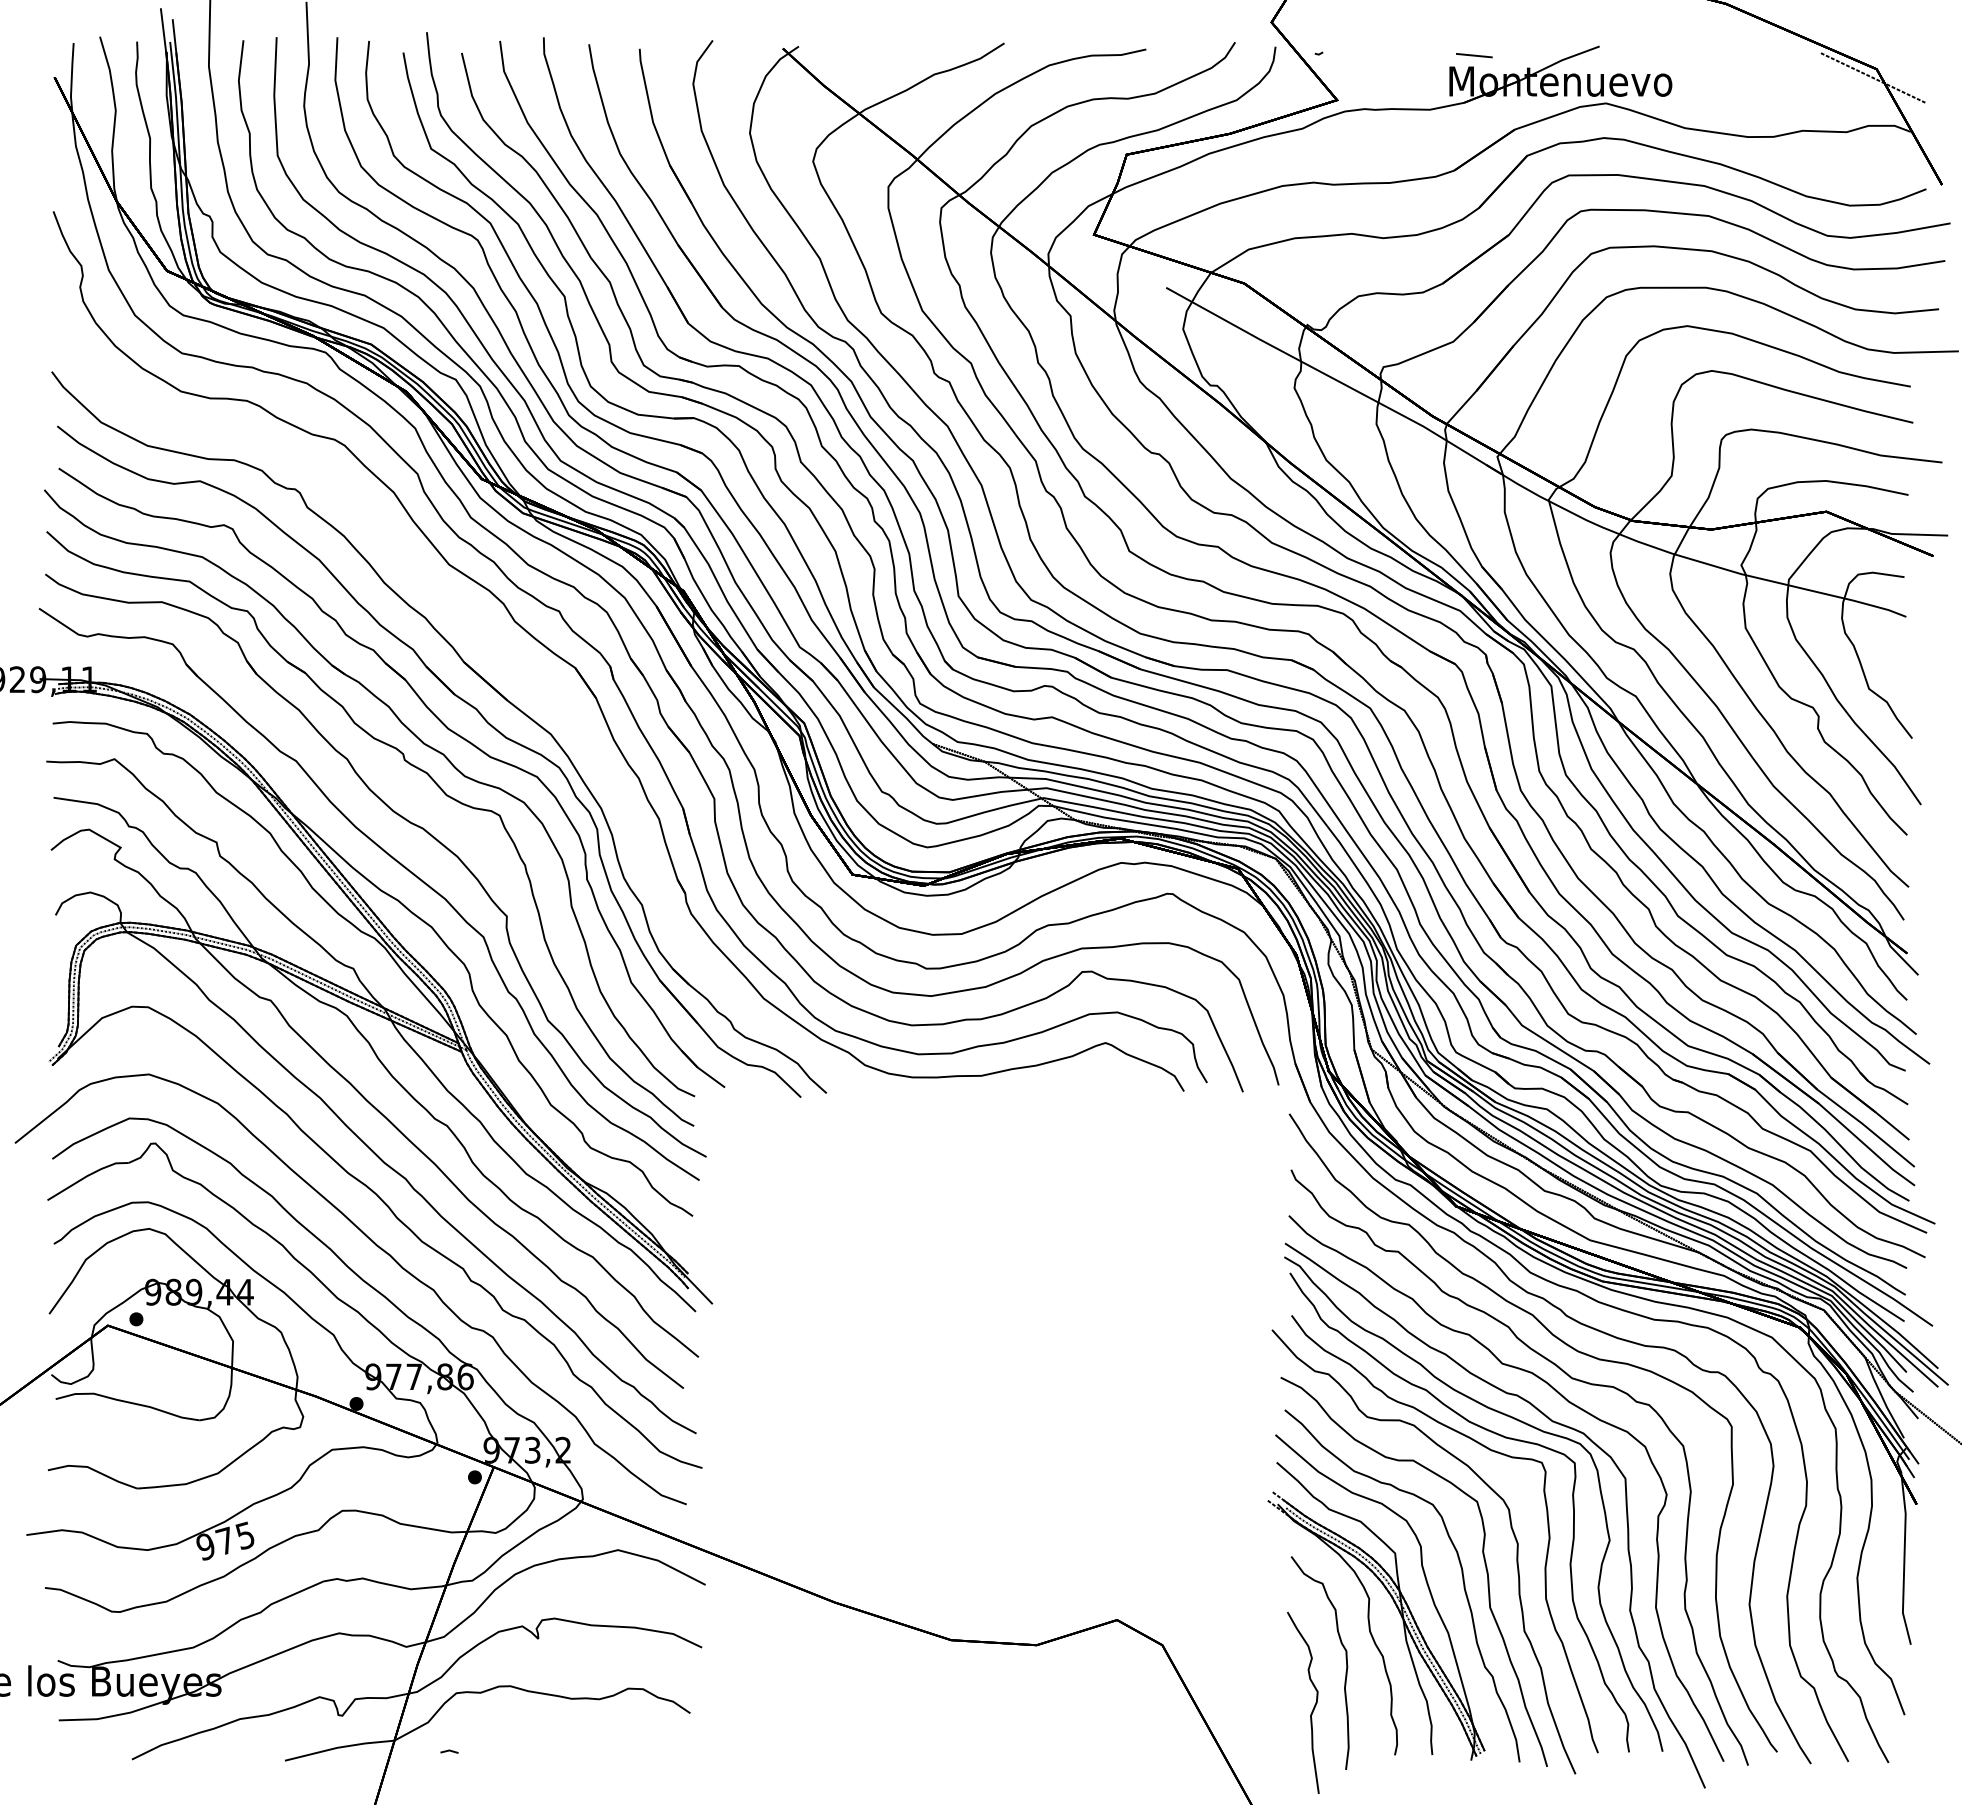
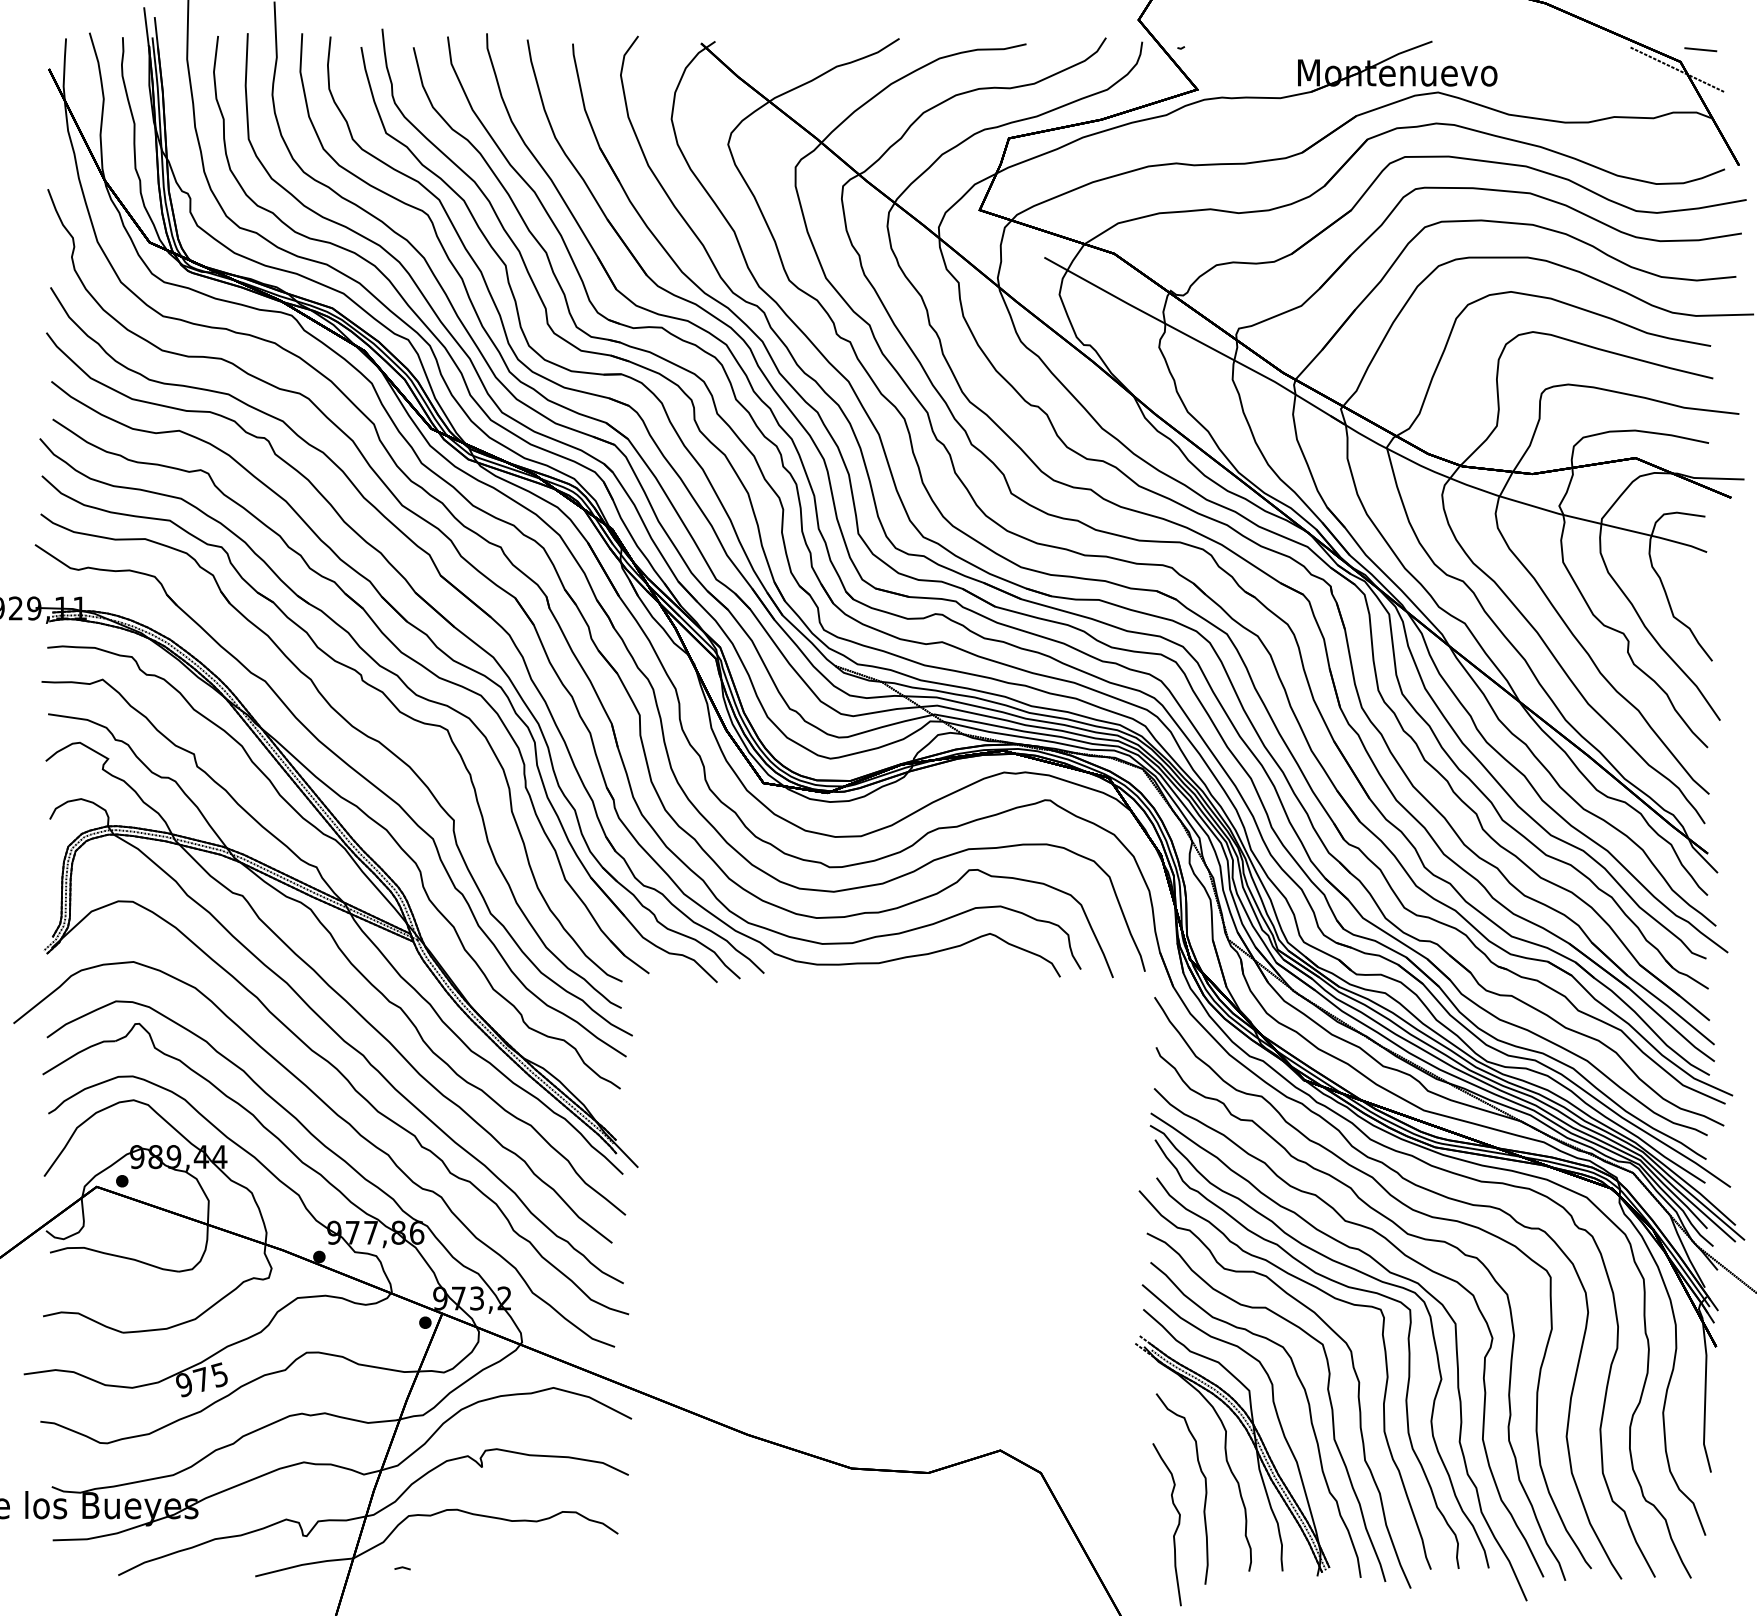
line: (1474, 55) -> (1700, 49), moved
part: (496, 648) -> (444, 580), added

